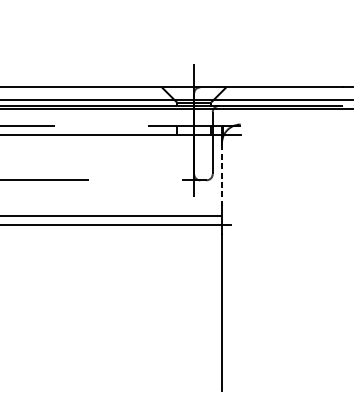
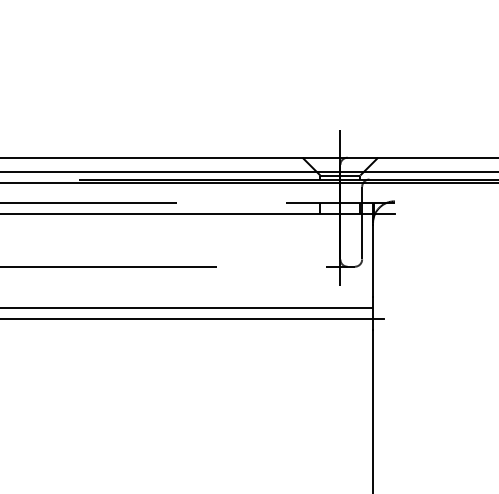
line: (222, 175) -> (373, 261), dashed -> solid

